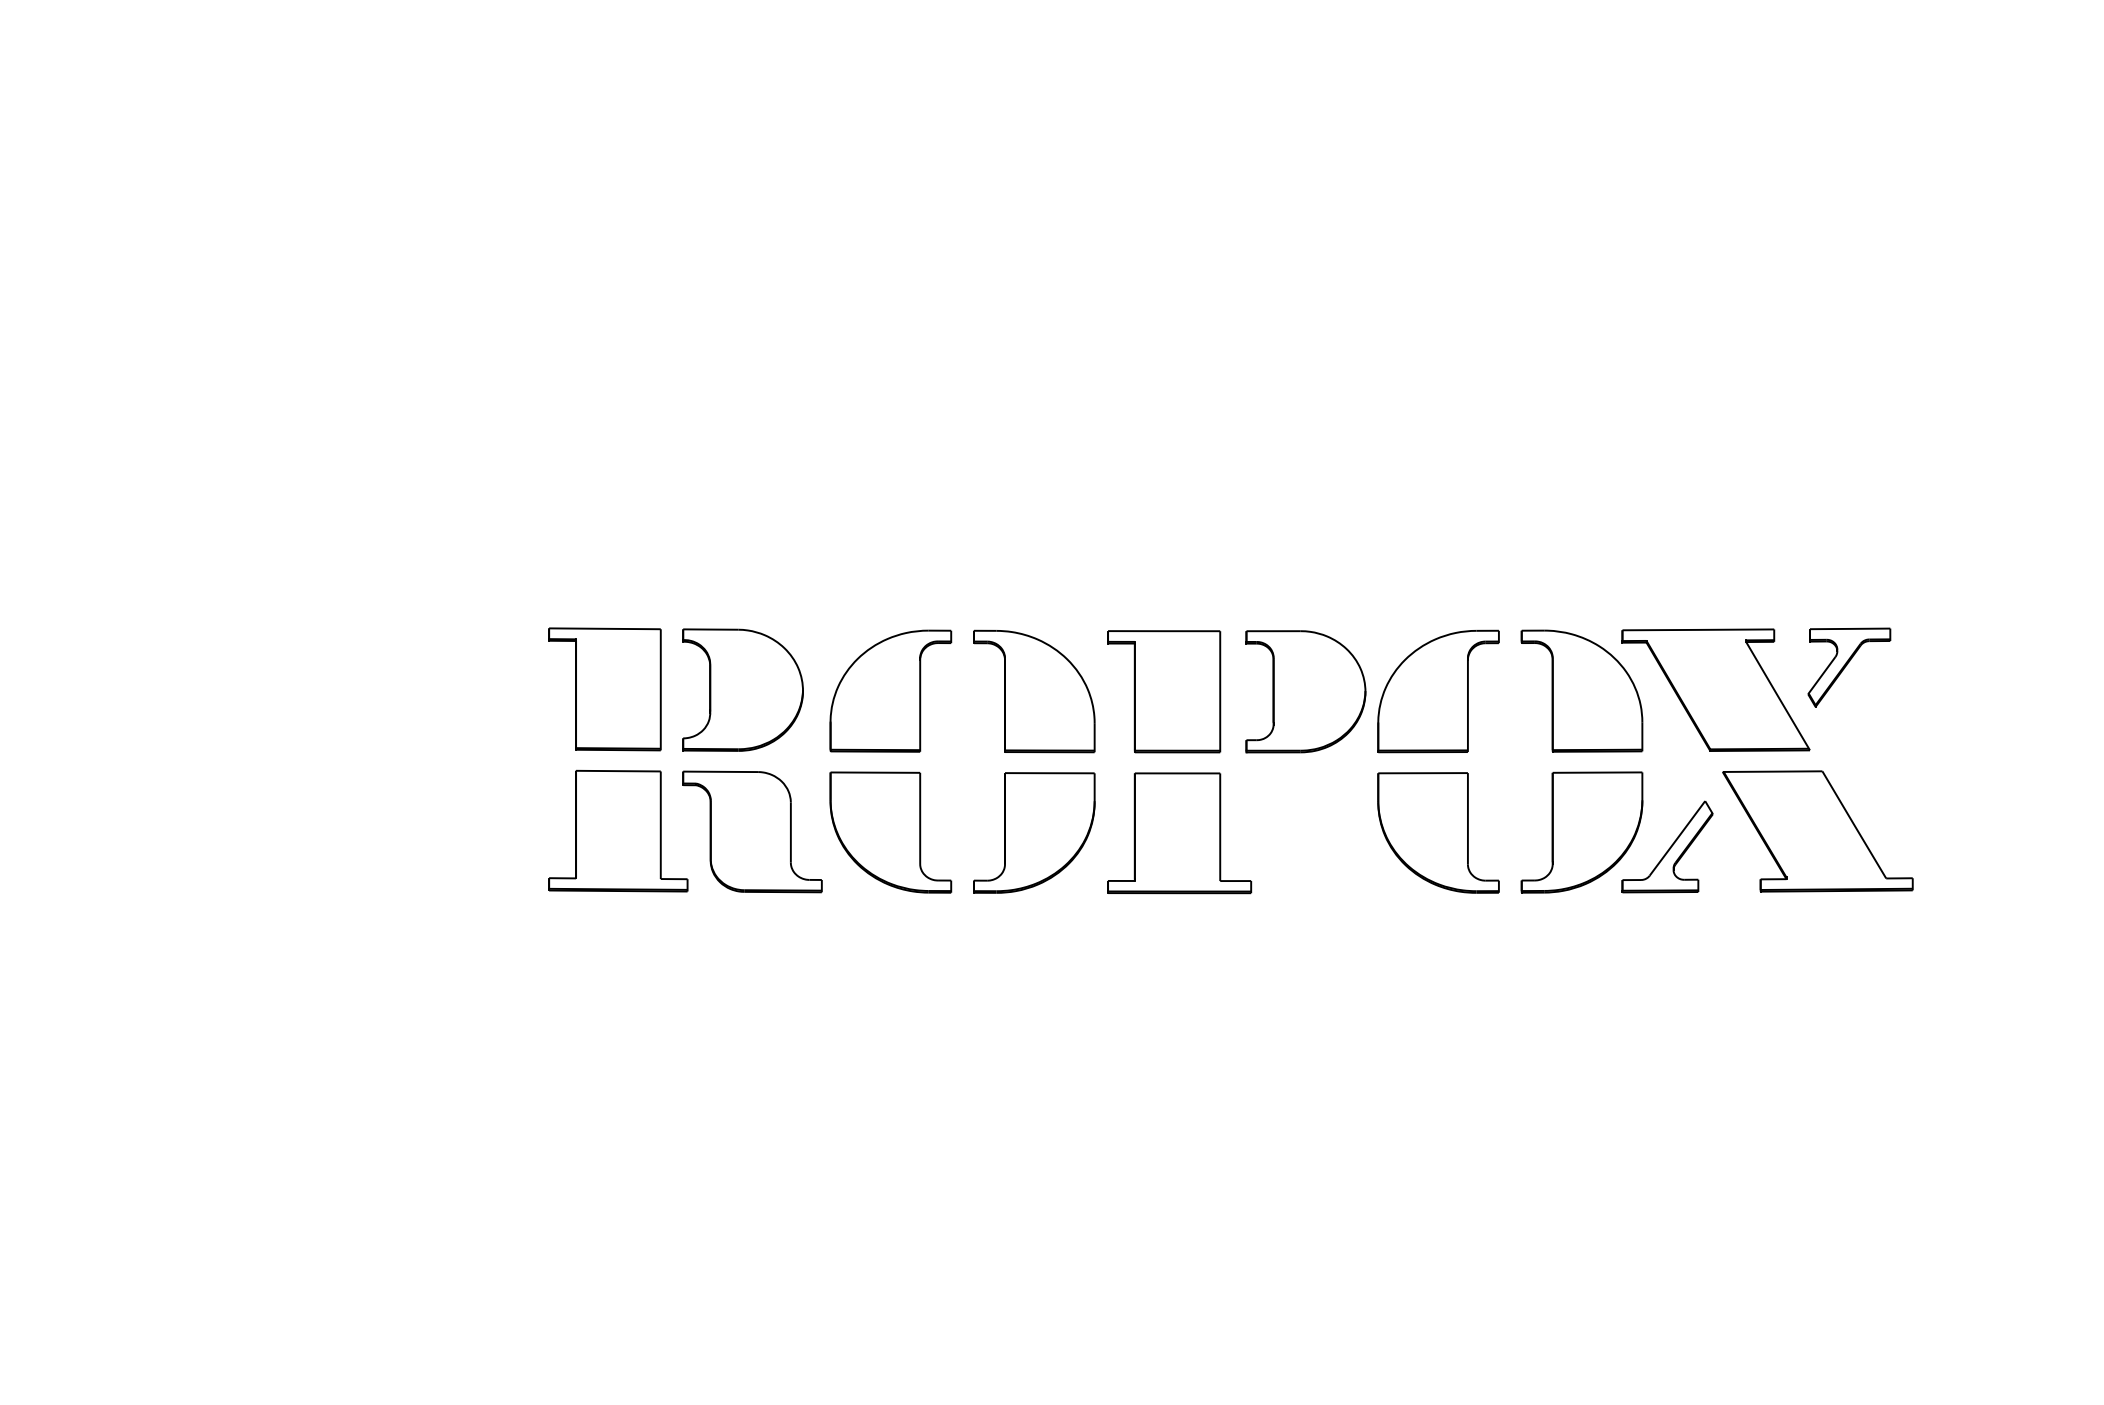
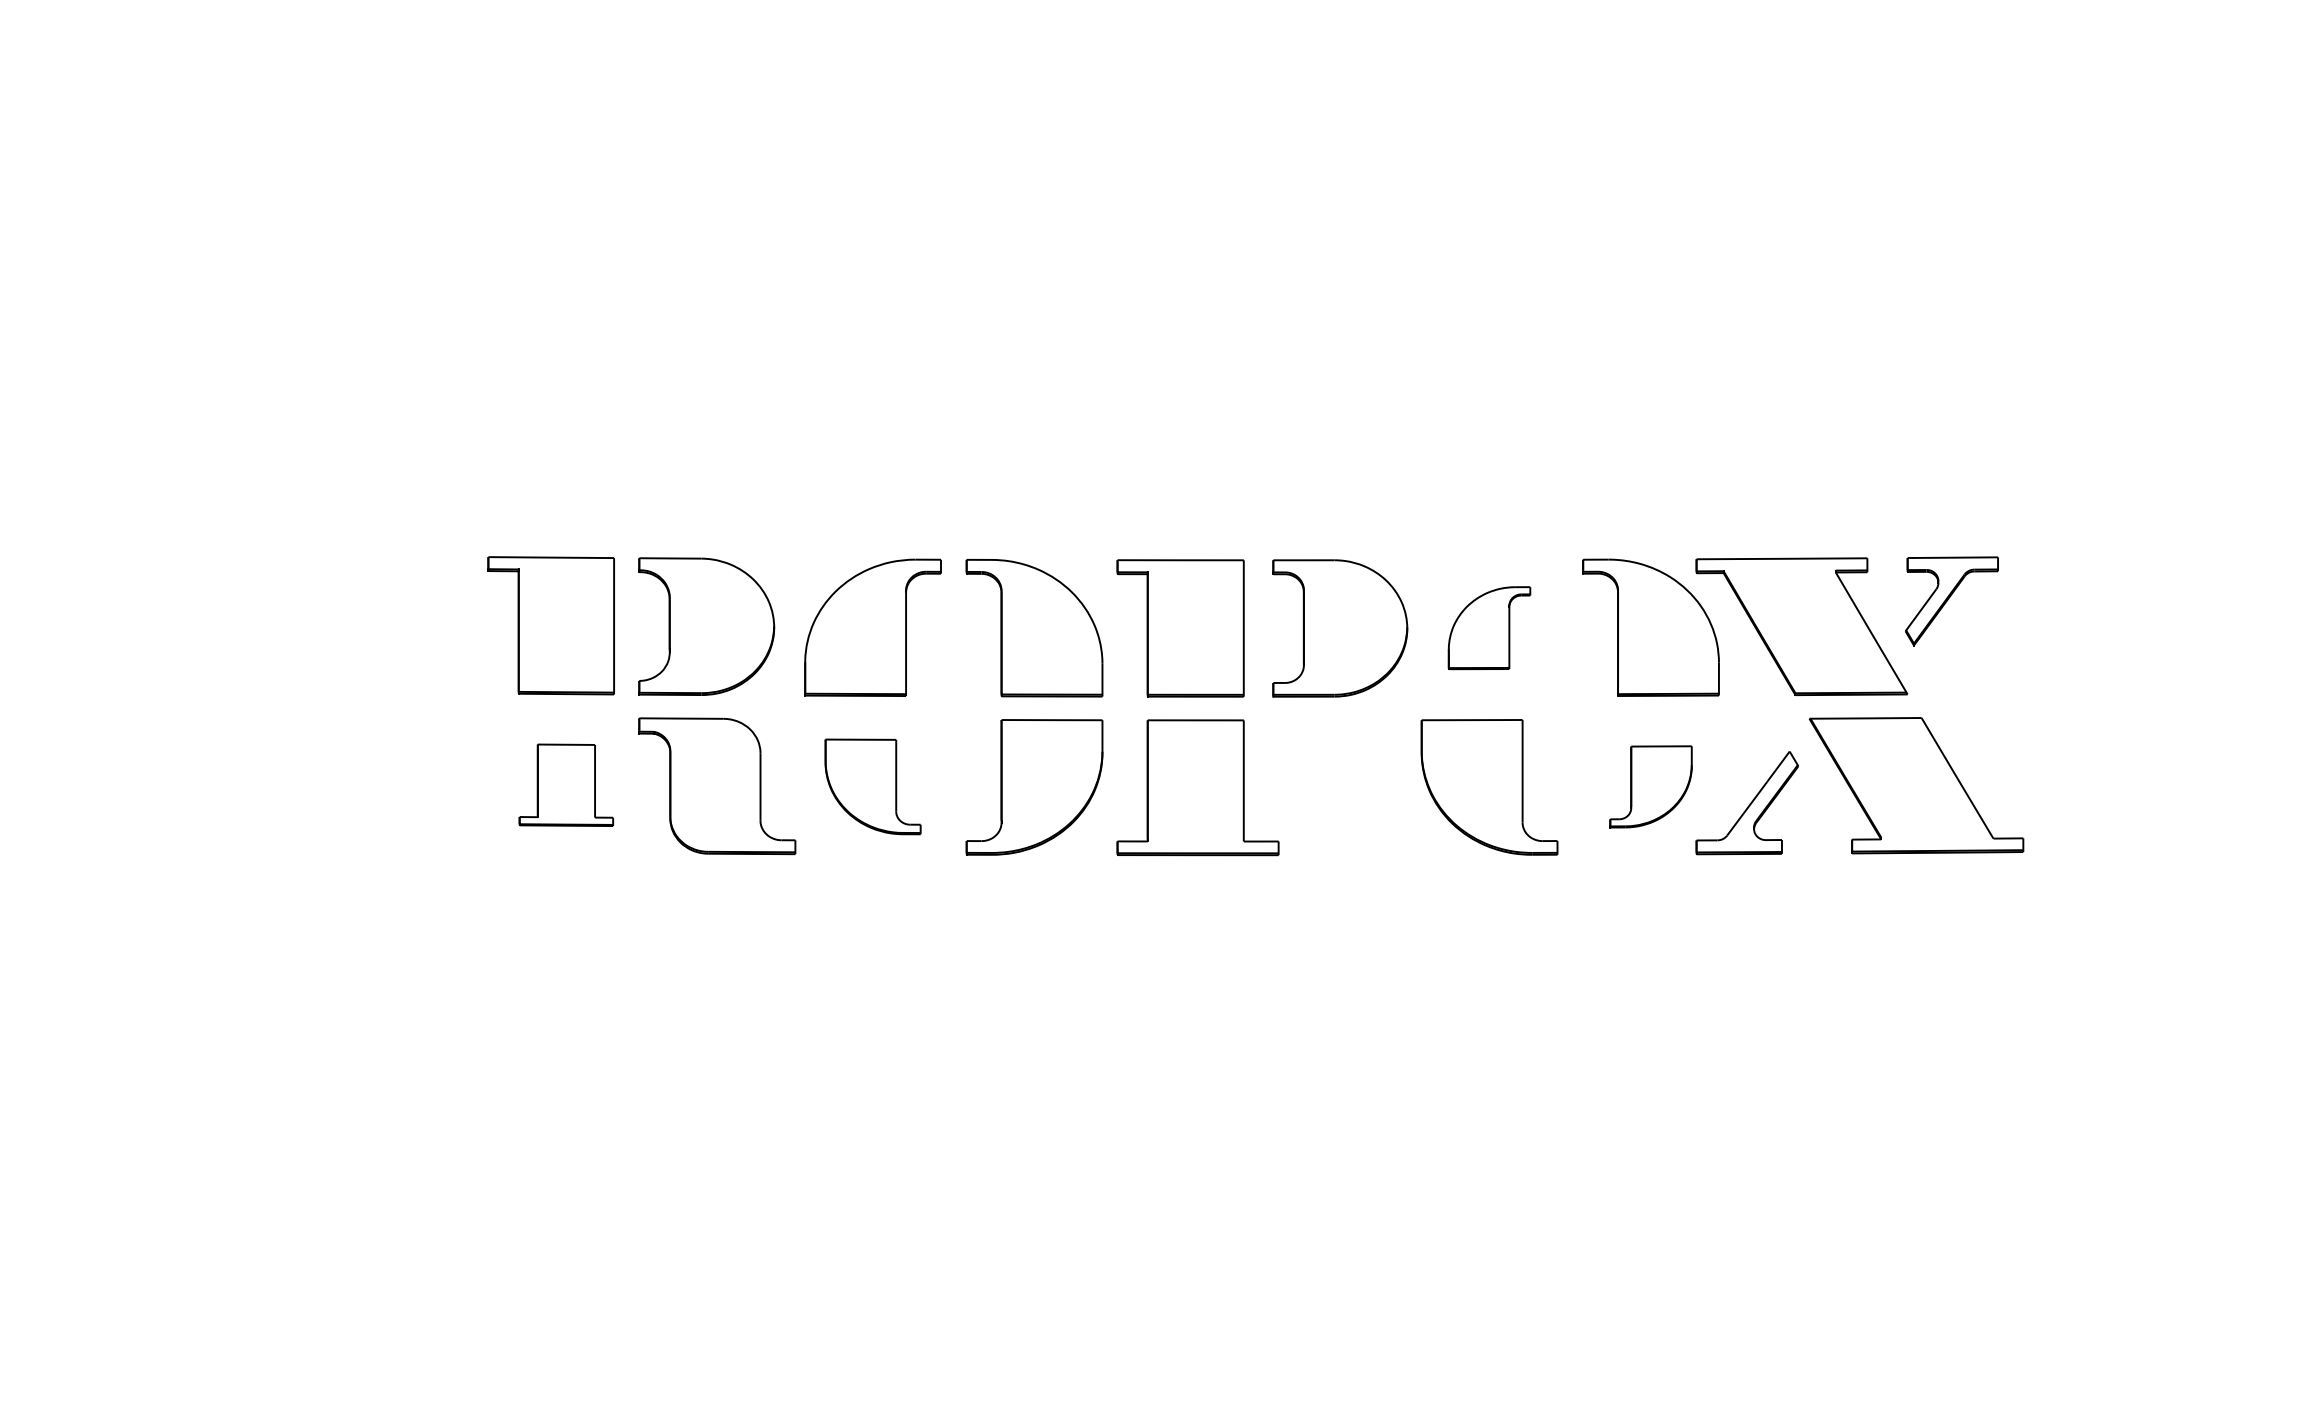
part: (1438, 691) -> (1489, 628), size x0.6
part: (618, 830) -> (566, 784), size x0.6
part: (890, 832) -> (872, 786), size x0.7
part: (1581, 832) -> (1650, 786), size x0.6

